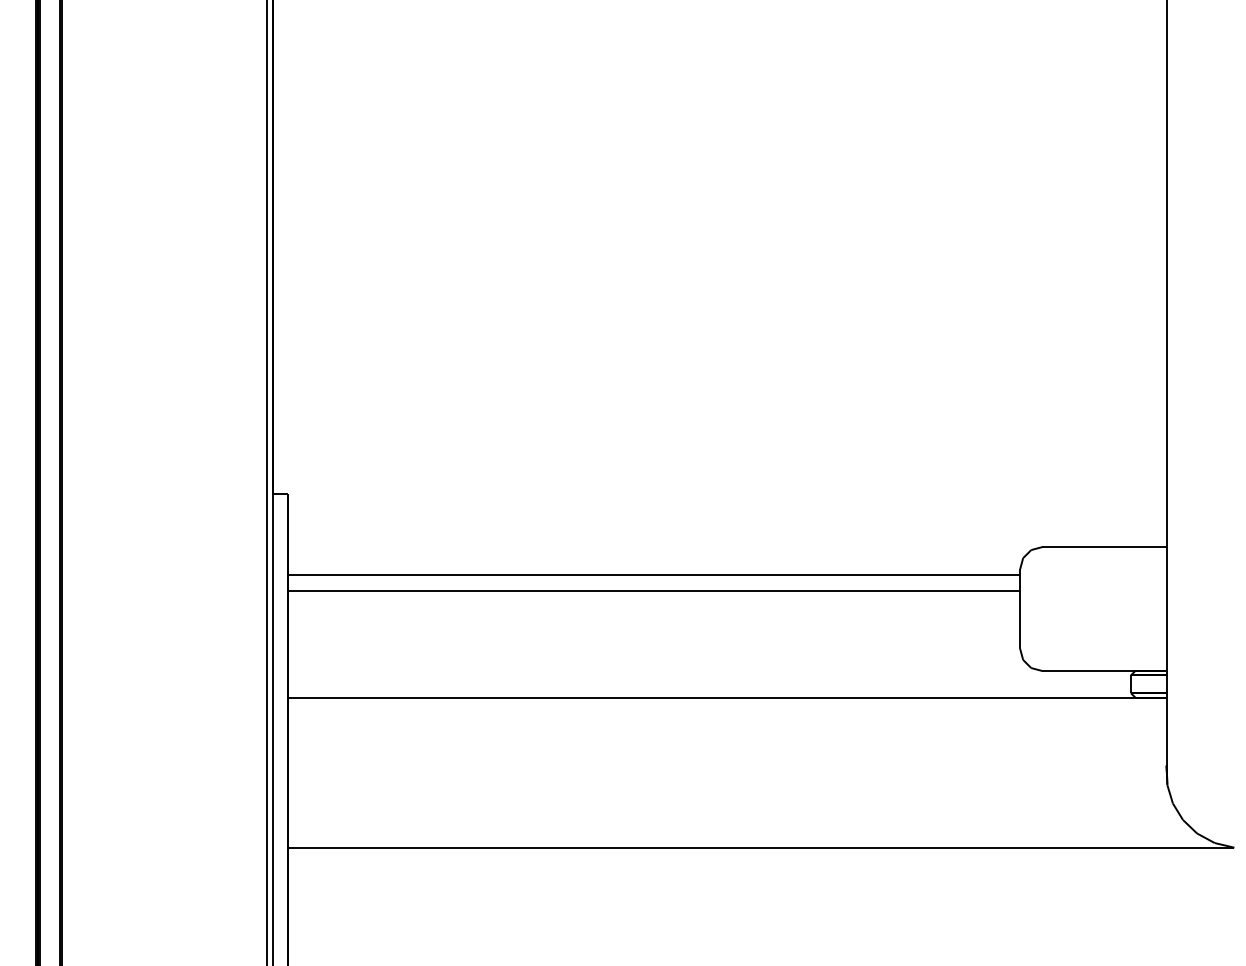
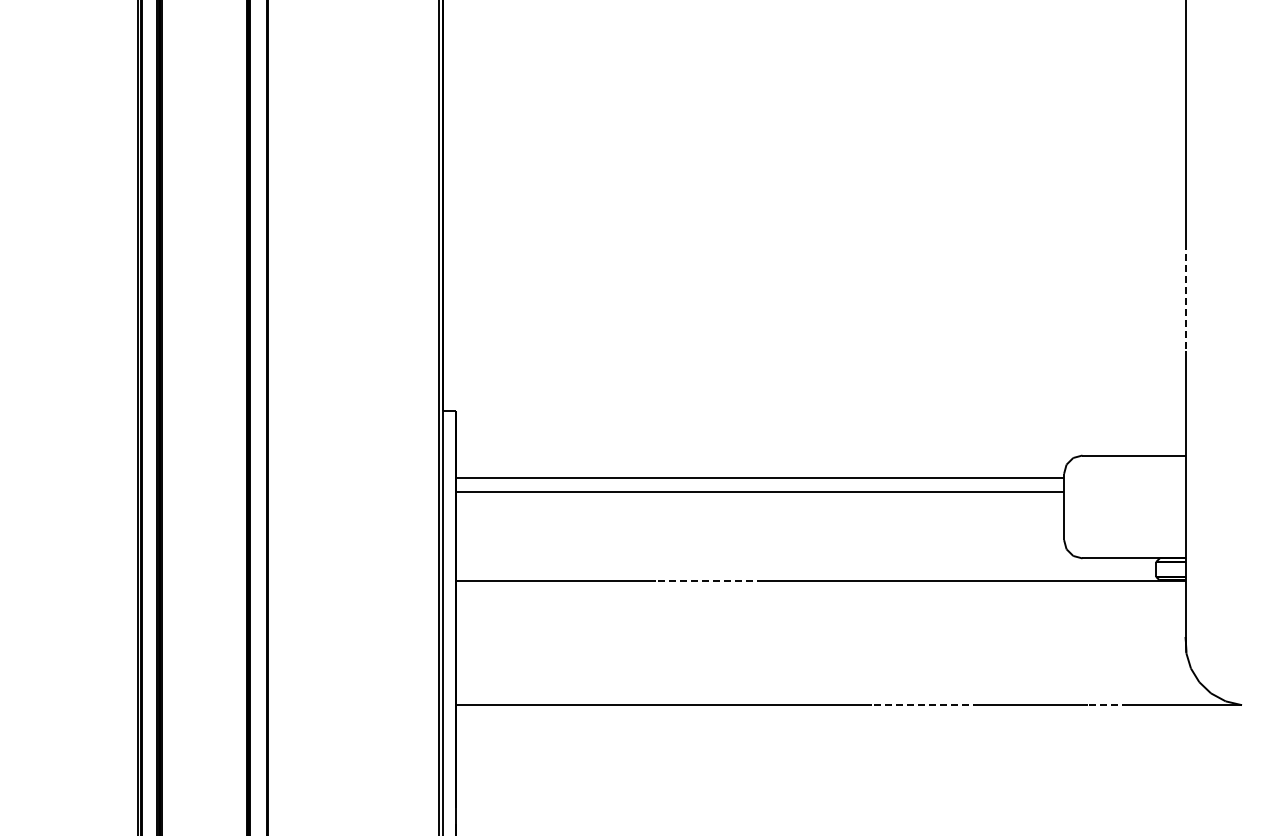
line: (1166, 355) -> (1185, 296), solid -> dashed
line: (593, 697) -> (709, 580), solid -> dashed
line: (853, 848) -> (925, 705), solid -> dashed
line: (1073, 848) -> (1108, 705), solid -> dashed

